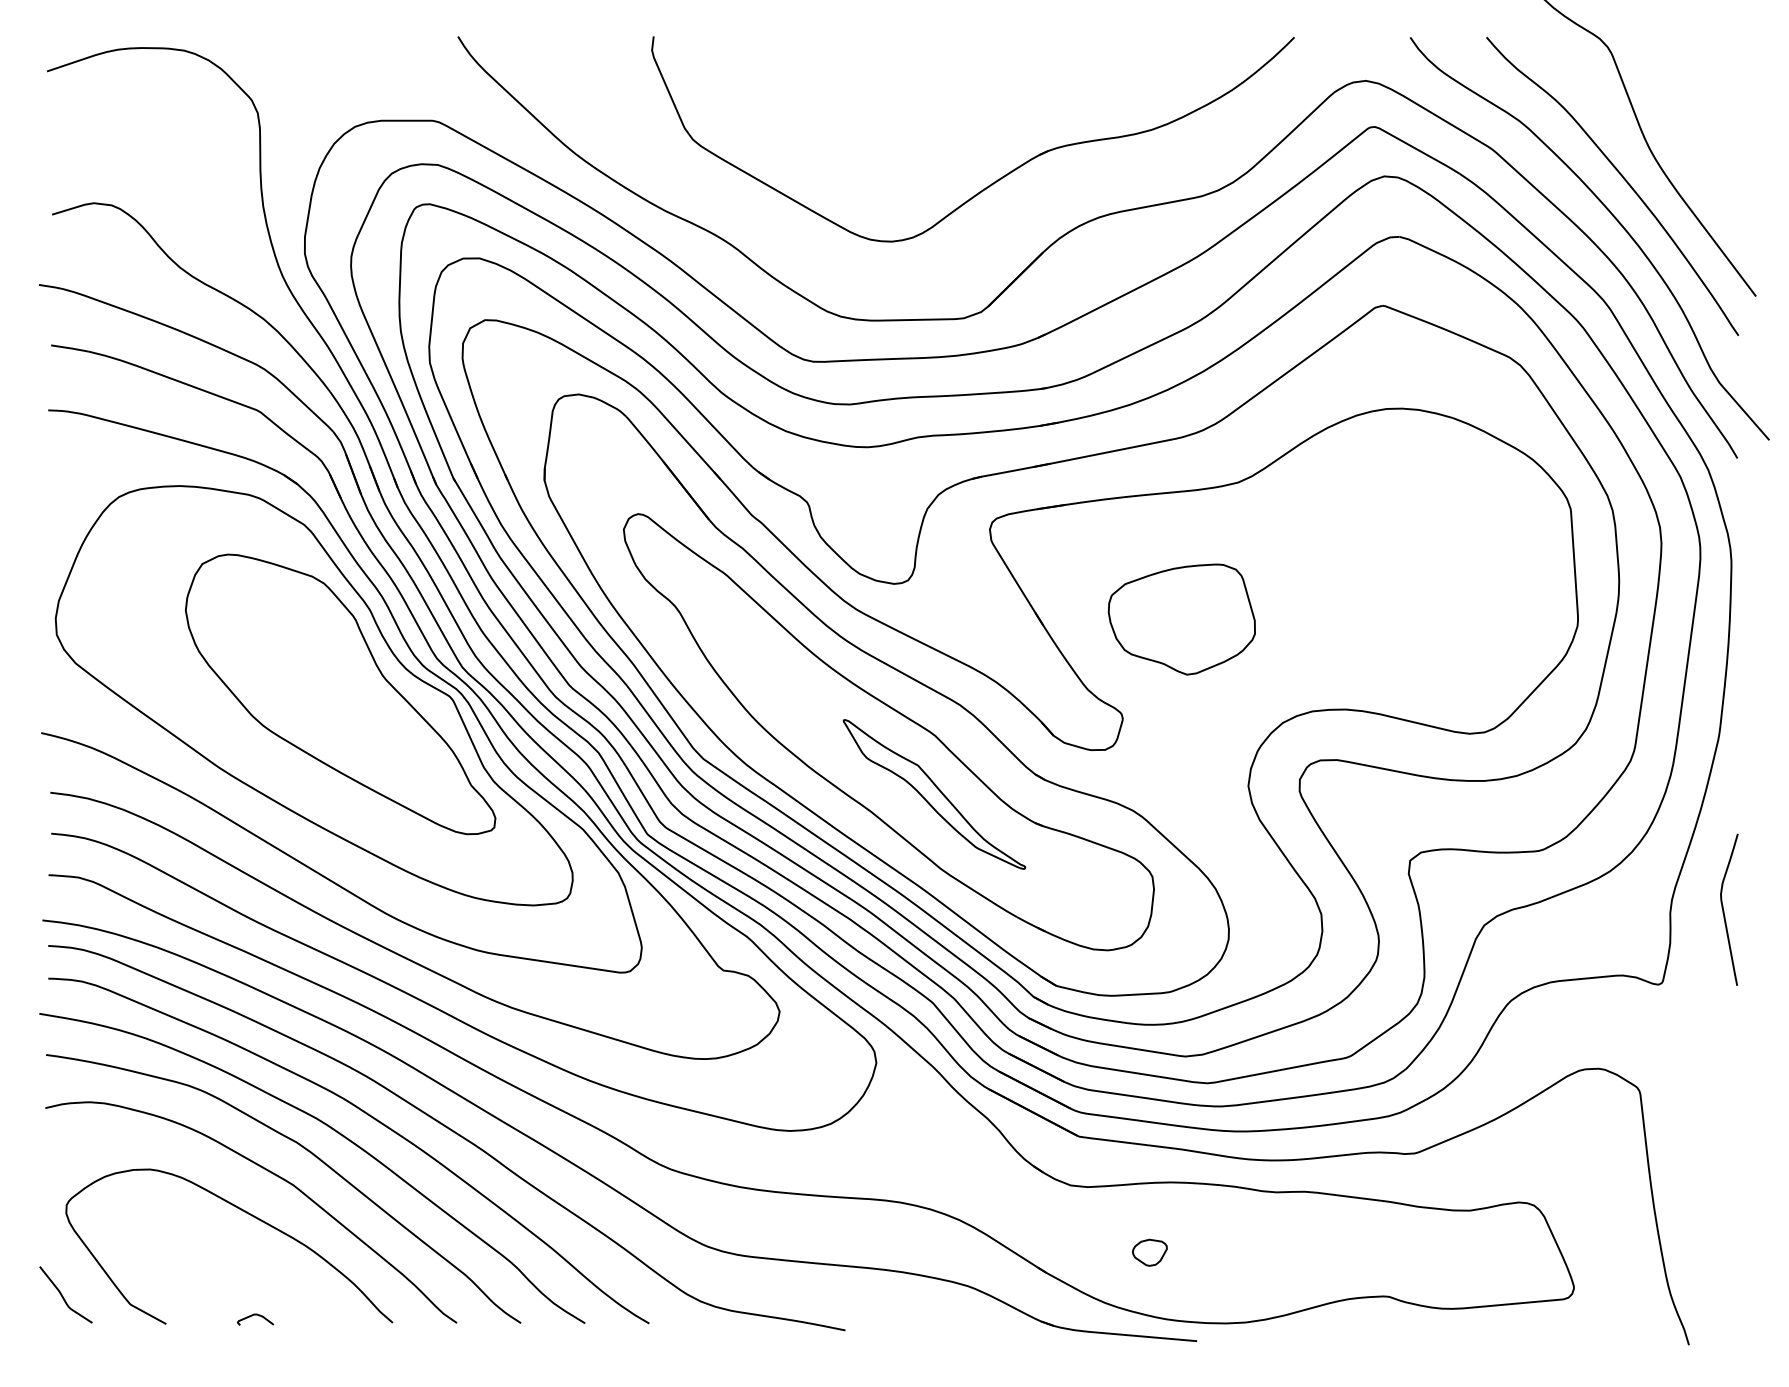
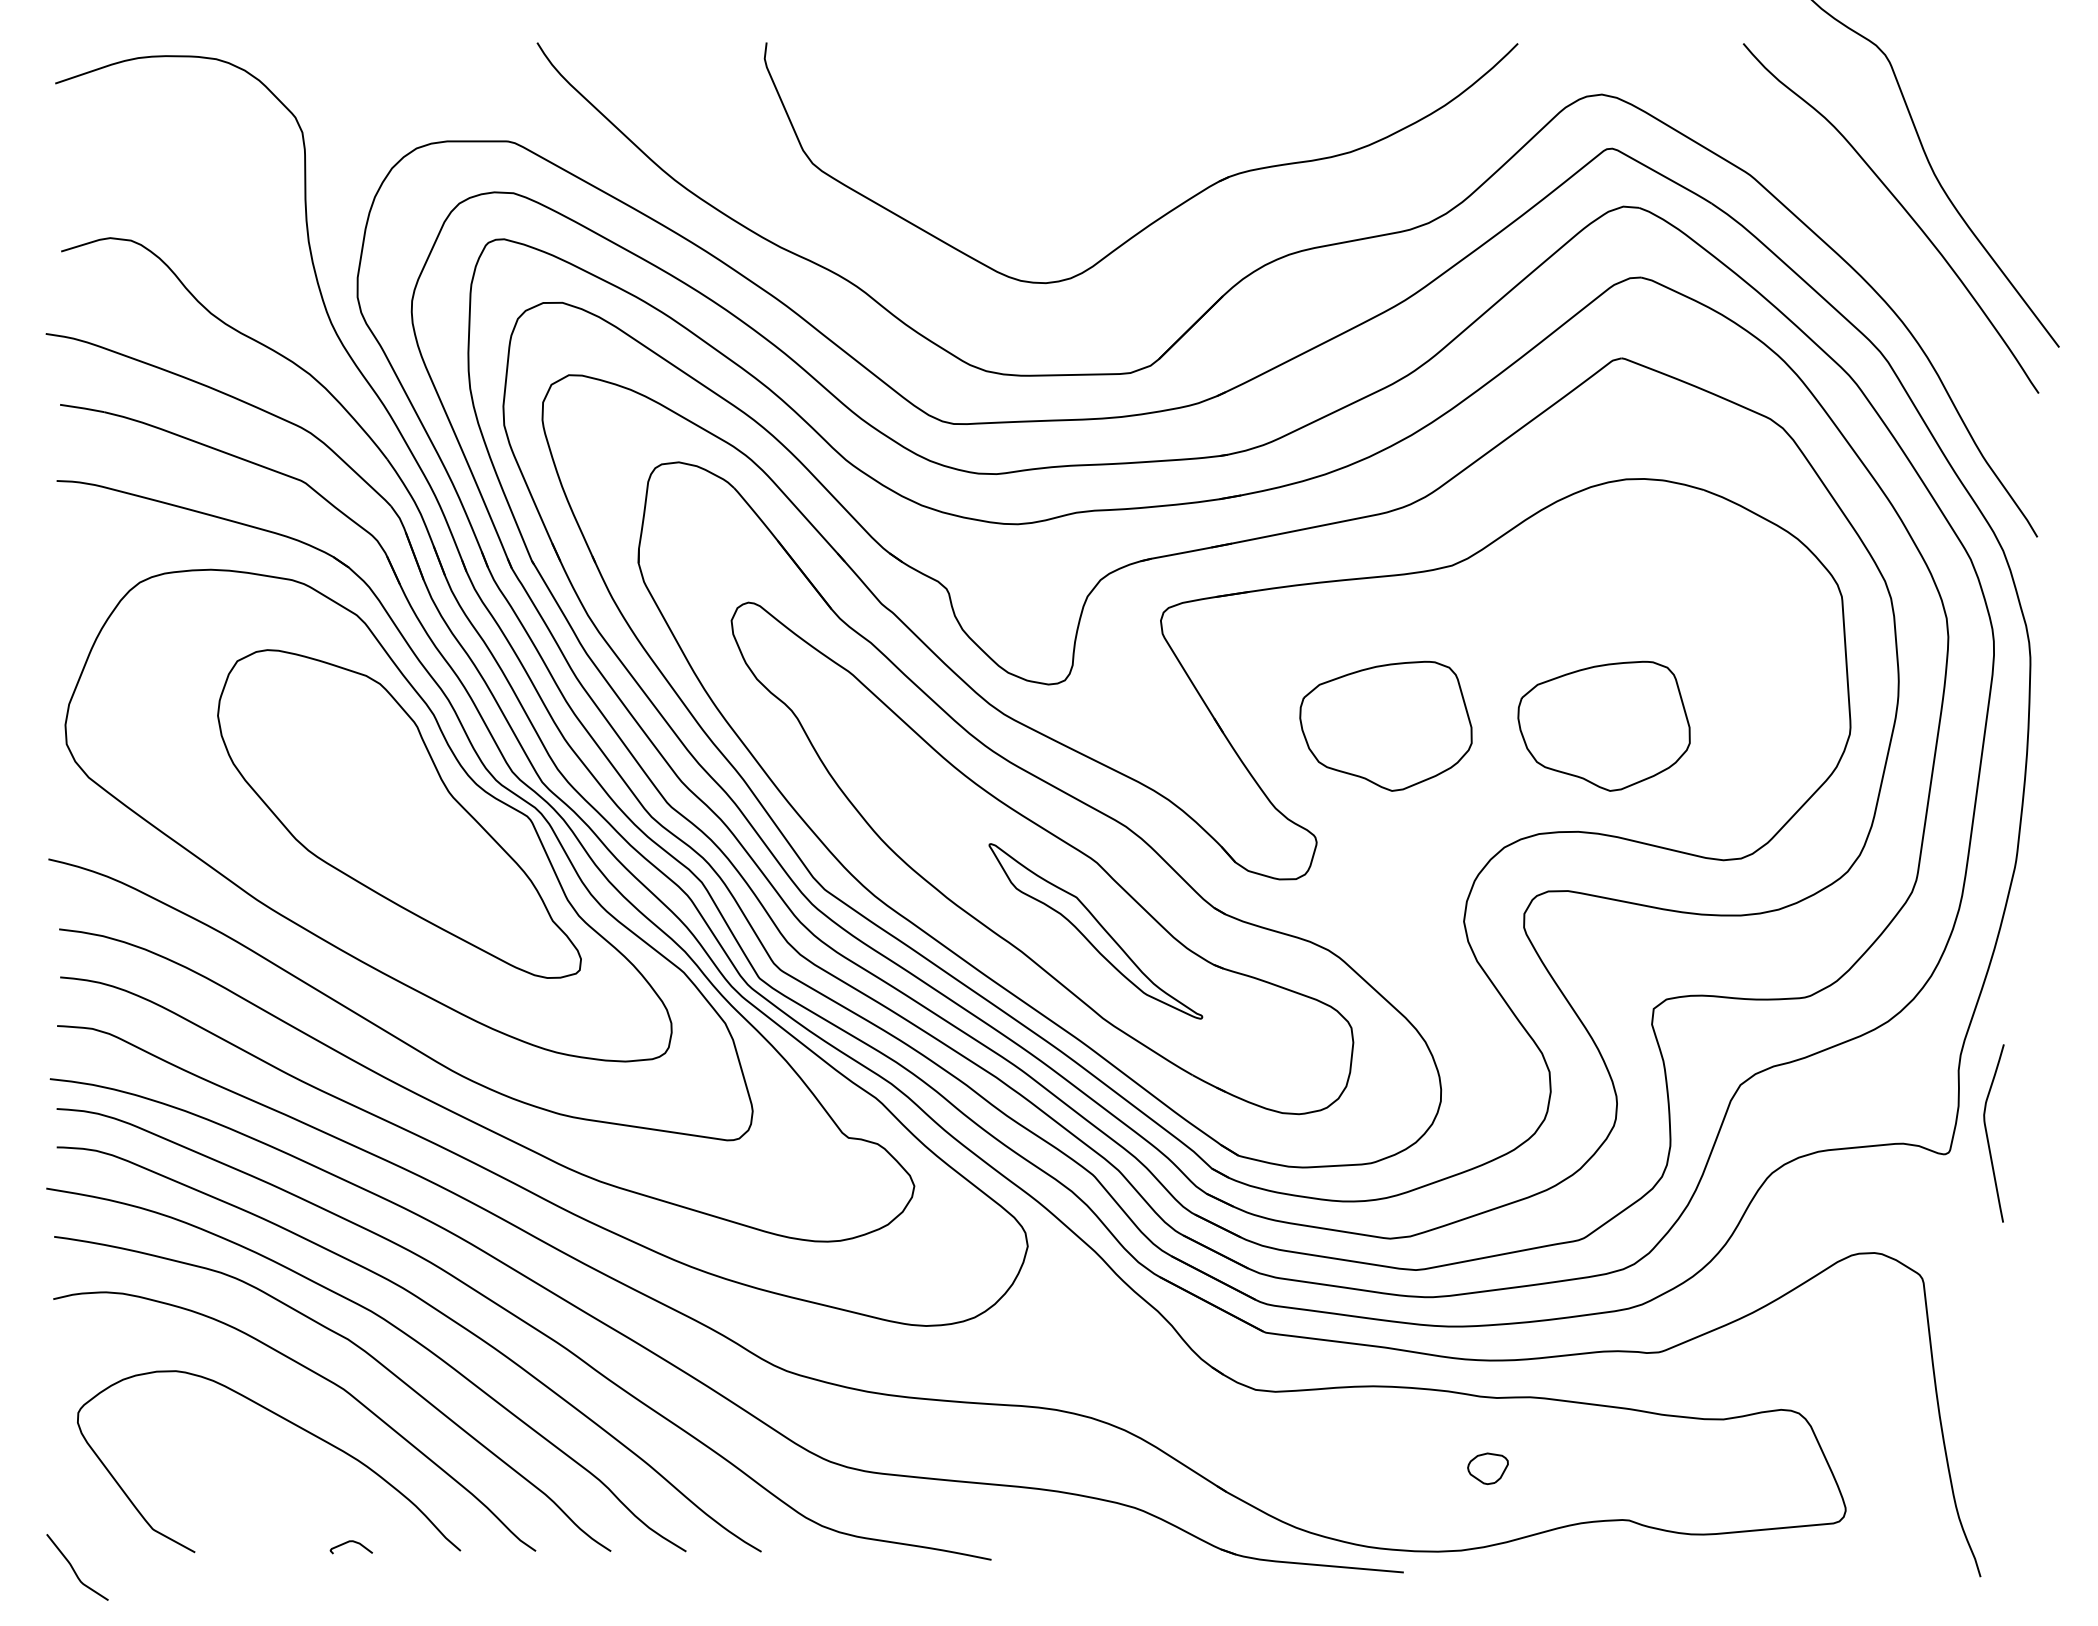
curve: (1611, 215) -> (1889, 252), removed
part: (1367, 619) -> (1603, 726), added
curve: (1724, 910) -> (1988, 1134), moved
part: (1149, 1252) -> (1487, 1468), moved
curve: (63, 1296) -> (74, 1569), moved
curve: (255, 1315) -> (351, 1542), moved

